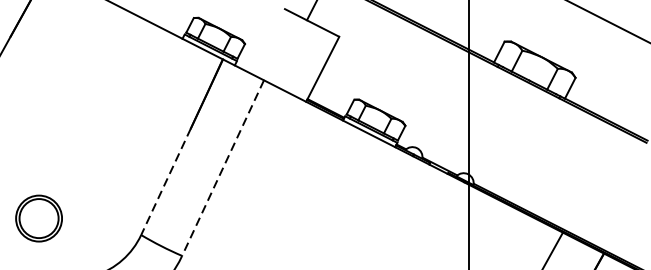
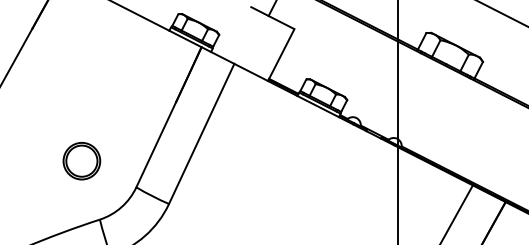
line: (222, 168) -> (201, 134), dashed -> solid
line: (166, 181) -> (156, 144), dashed -> solid
part: (38, 218) -> (81, 161), moved

